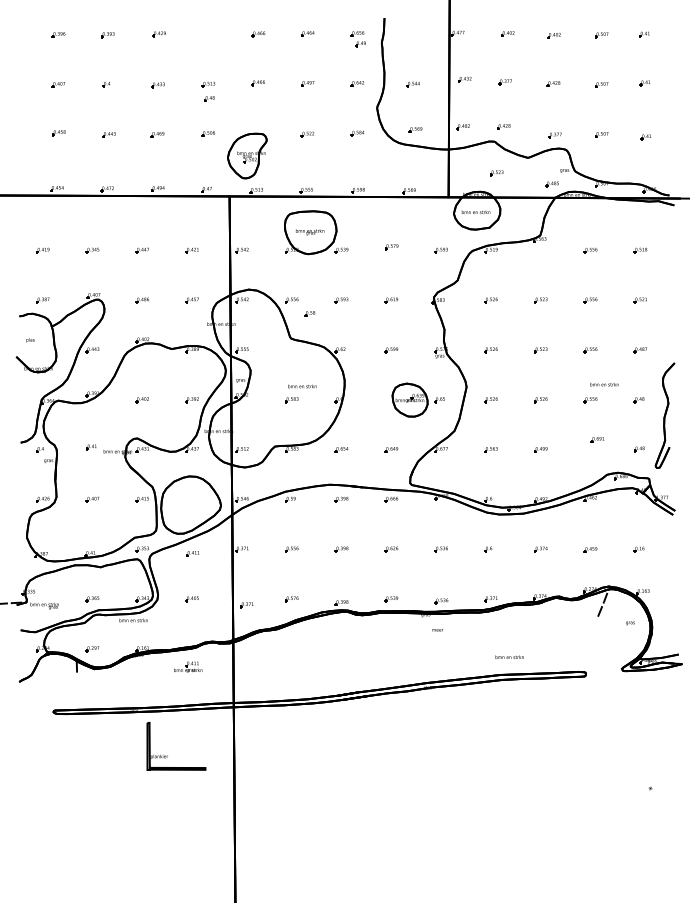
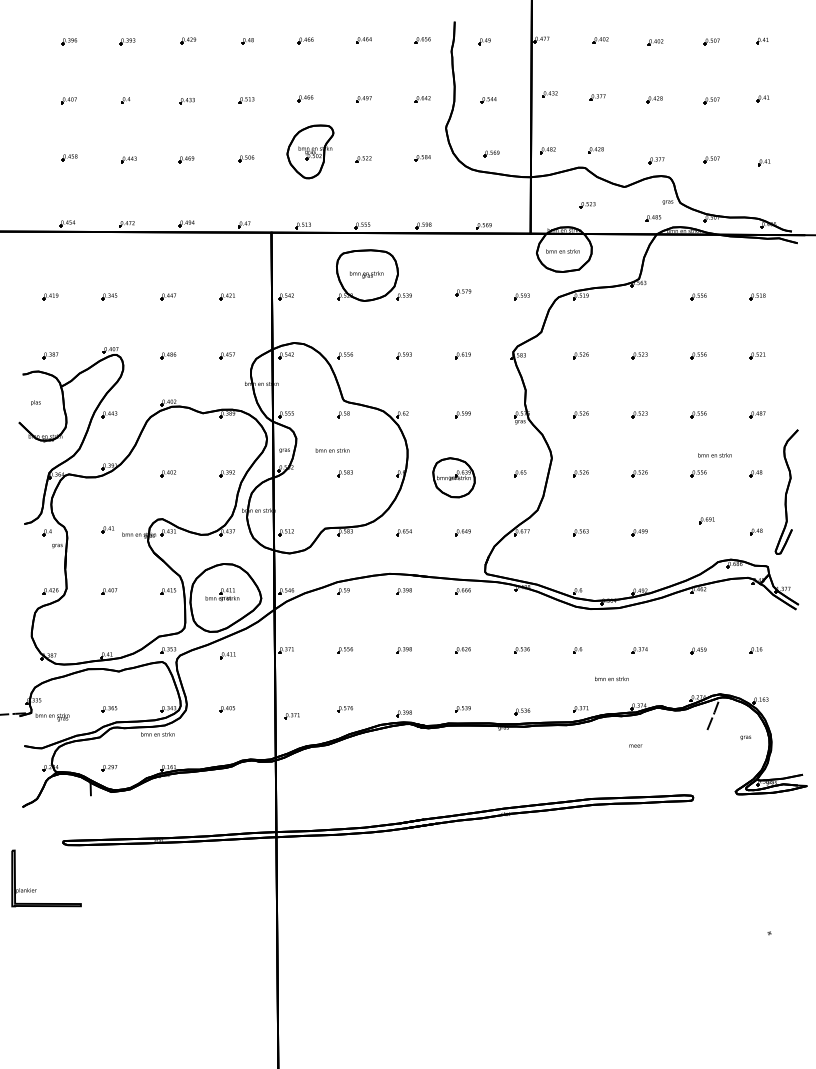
part: (360, 44) -> (484, 41), moved
part: (209, 99) -> (247, 41), moved
part: (247, 155) -> (310, 151), moved
part: (309, 313) -> (343, 414), moved
text: (302, 386) -> (332, 450), moved
part: (409, 399) -> (453, 477), moved
text: (437, 629) -> (635, 745), moved
text: (509, 656) -> (611, 678), moved
part: (188, 667) -> (222, 594), moved
part: (167, 755) -> (36, 889), moved

